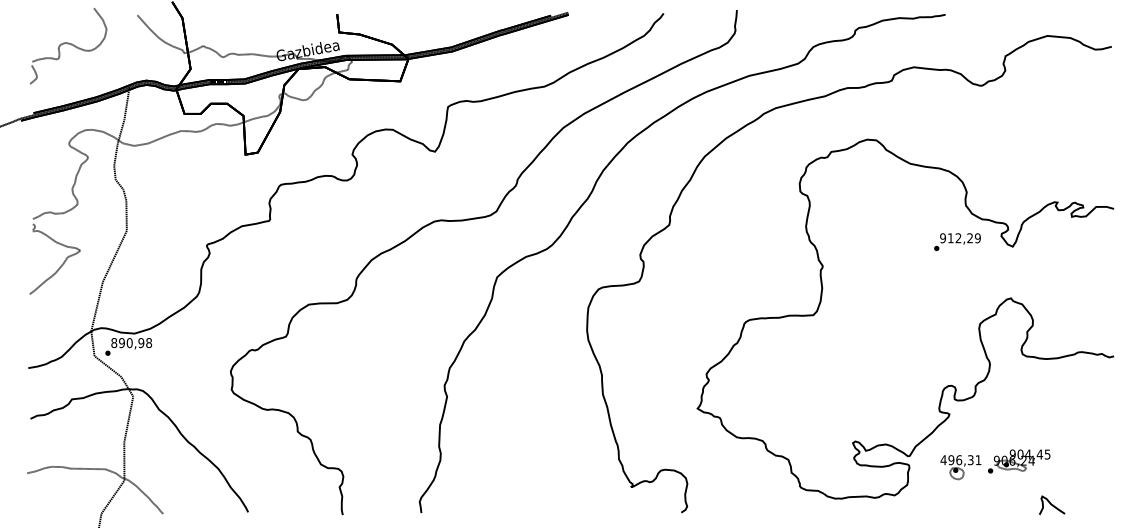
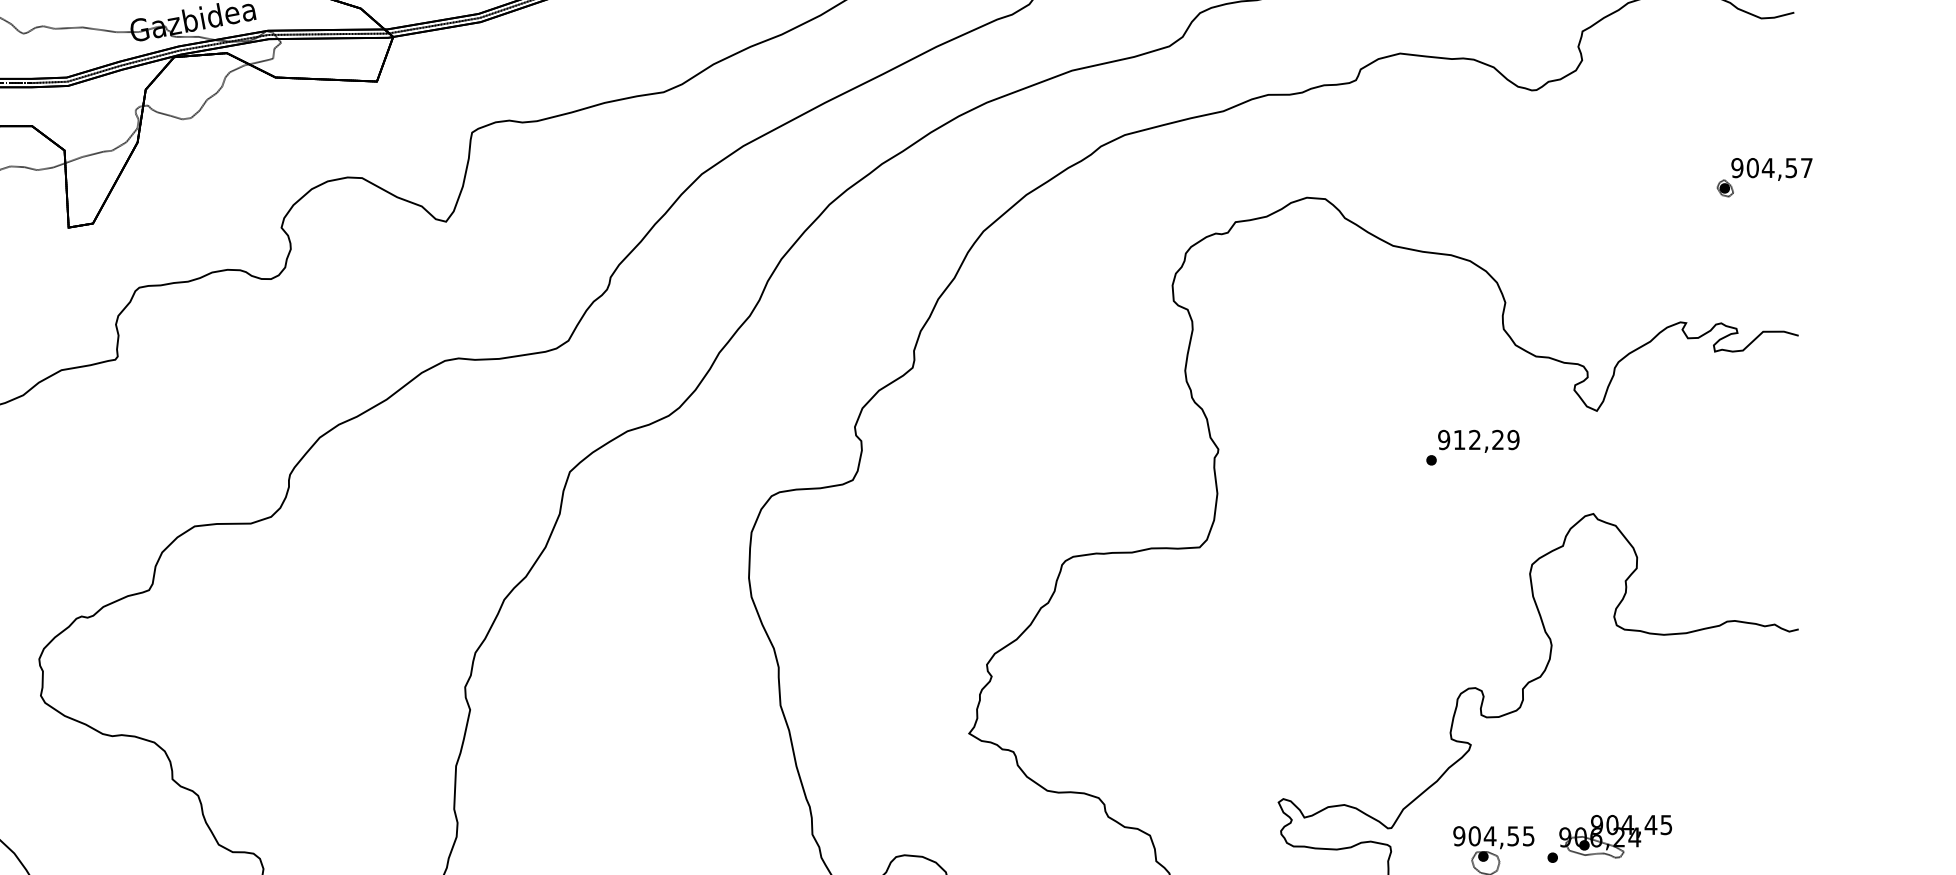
part: (1096, 129) -> (1763, 177), added
text: (957, 241) -> (1472, 446), moved
text: (960, 460) -> (1492, 836), 496,31 -> 904,55

